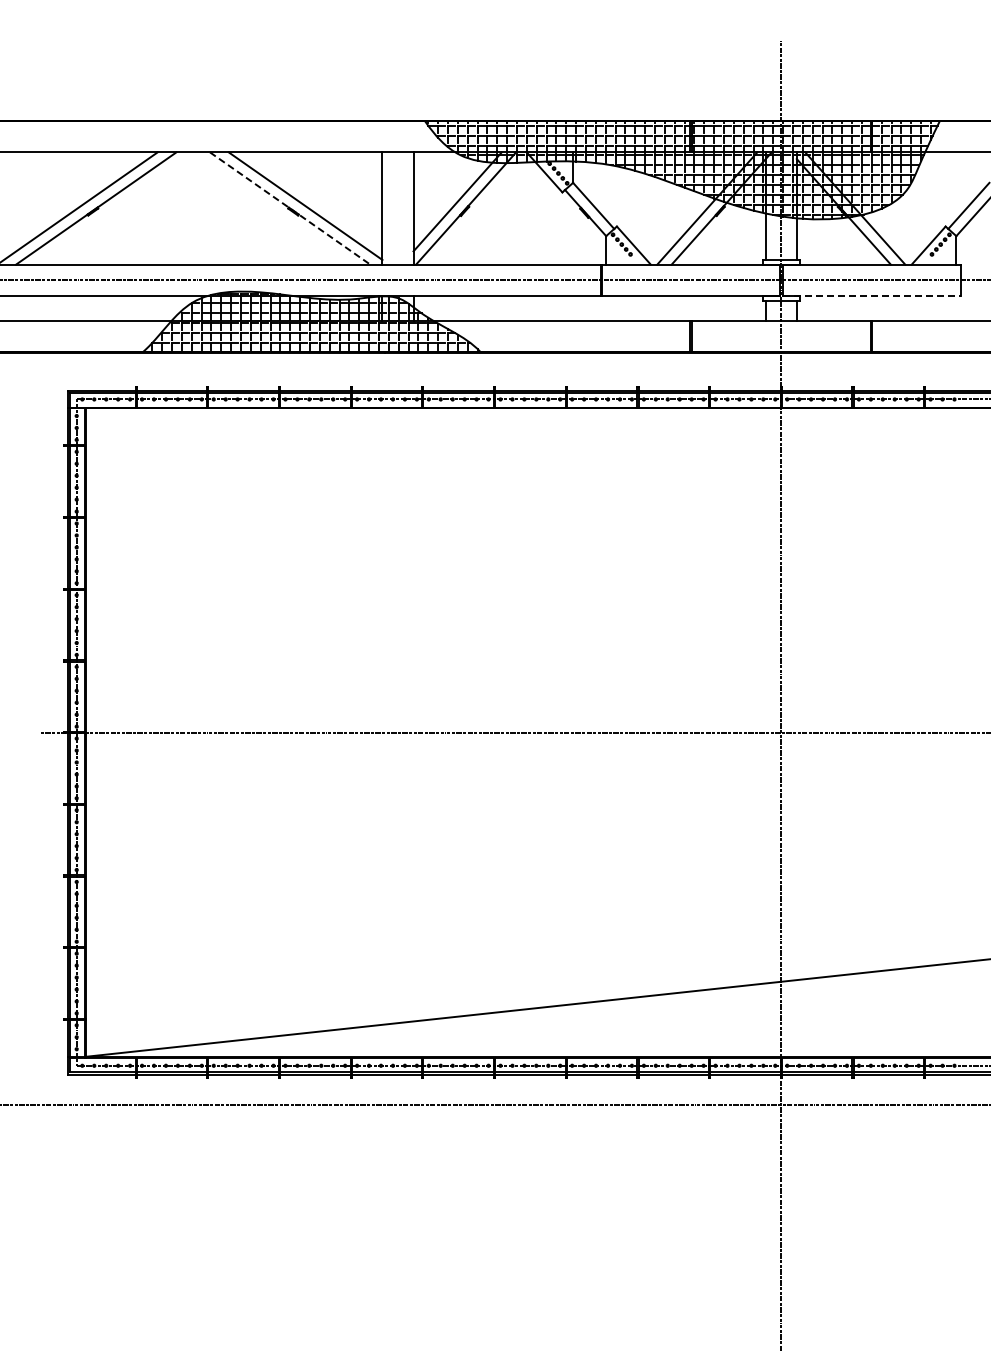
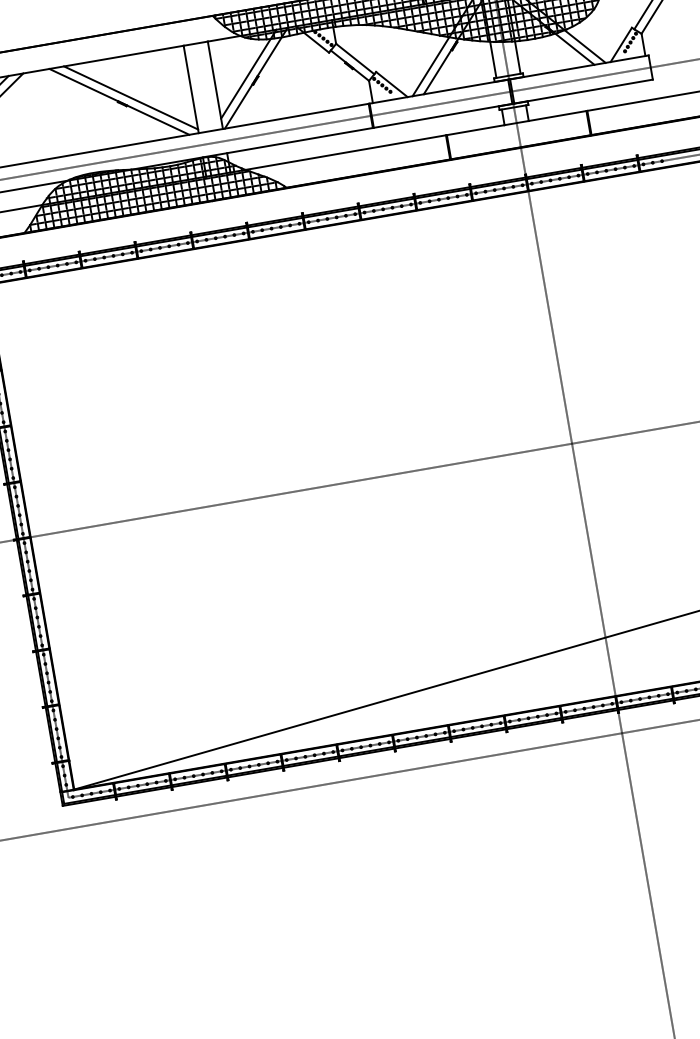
line: (290, 208) -> (119, 101), dashed -> solid
line: (871, 295) -> (583, 91), dashed -> solid

